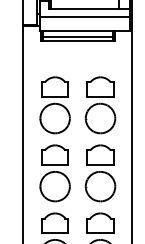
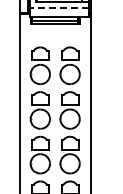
line: (84, 18) -> (59, 8), solid -> dashed

